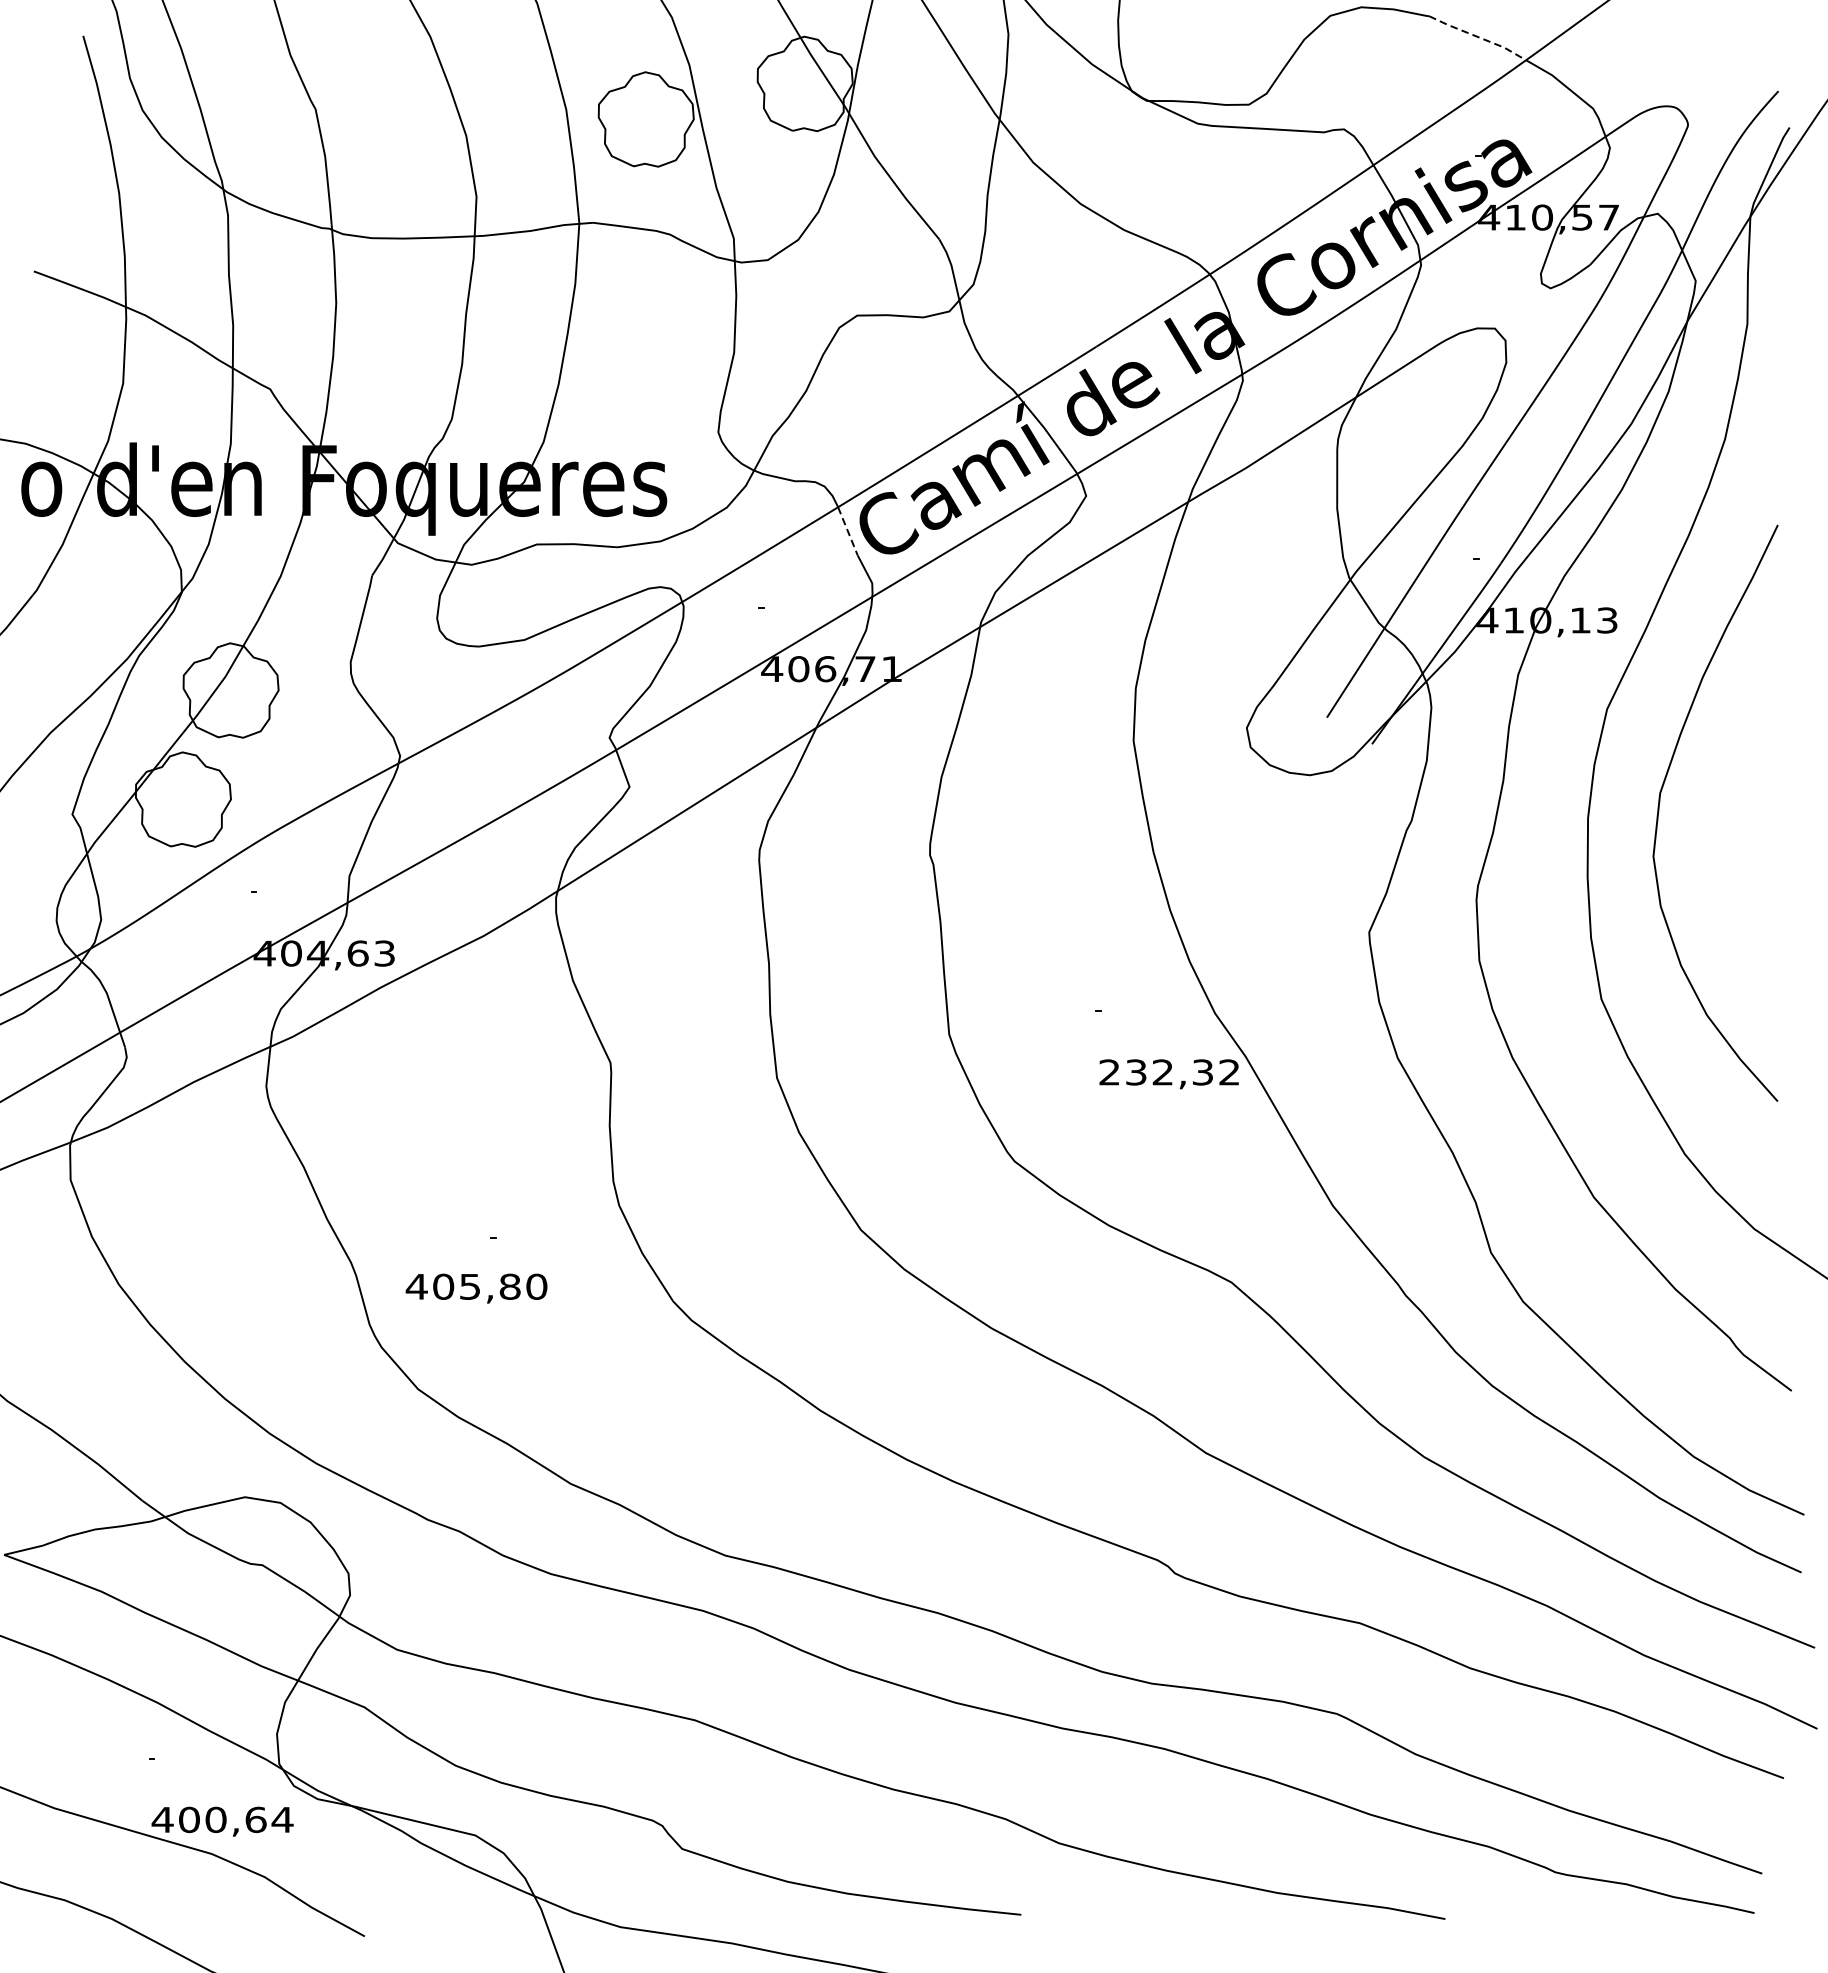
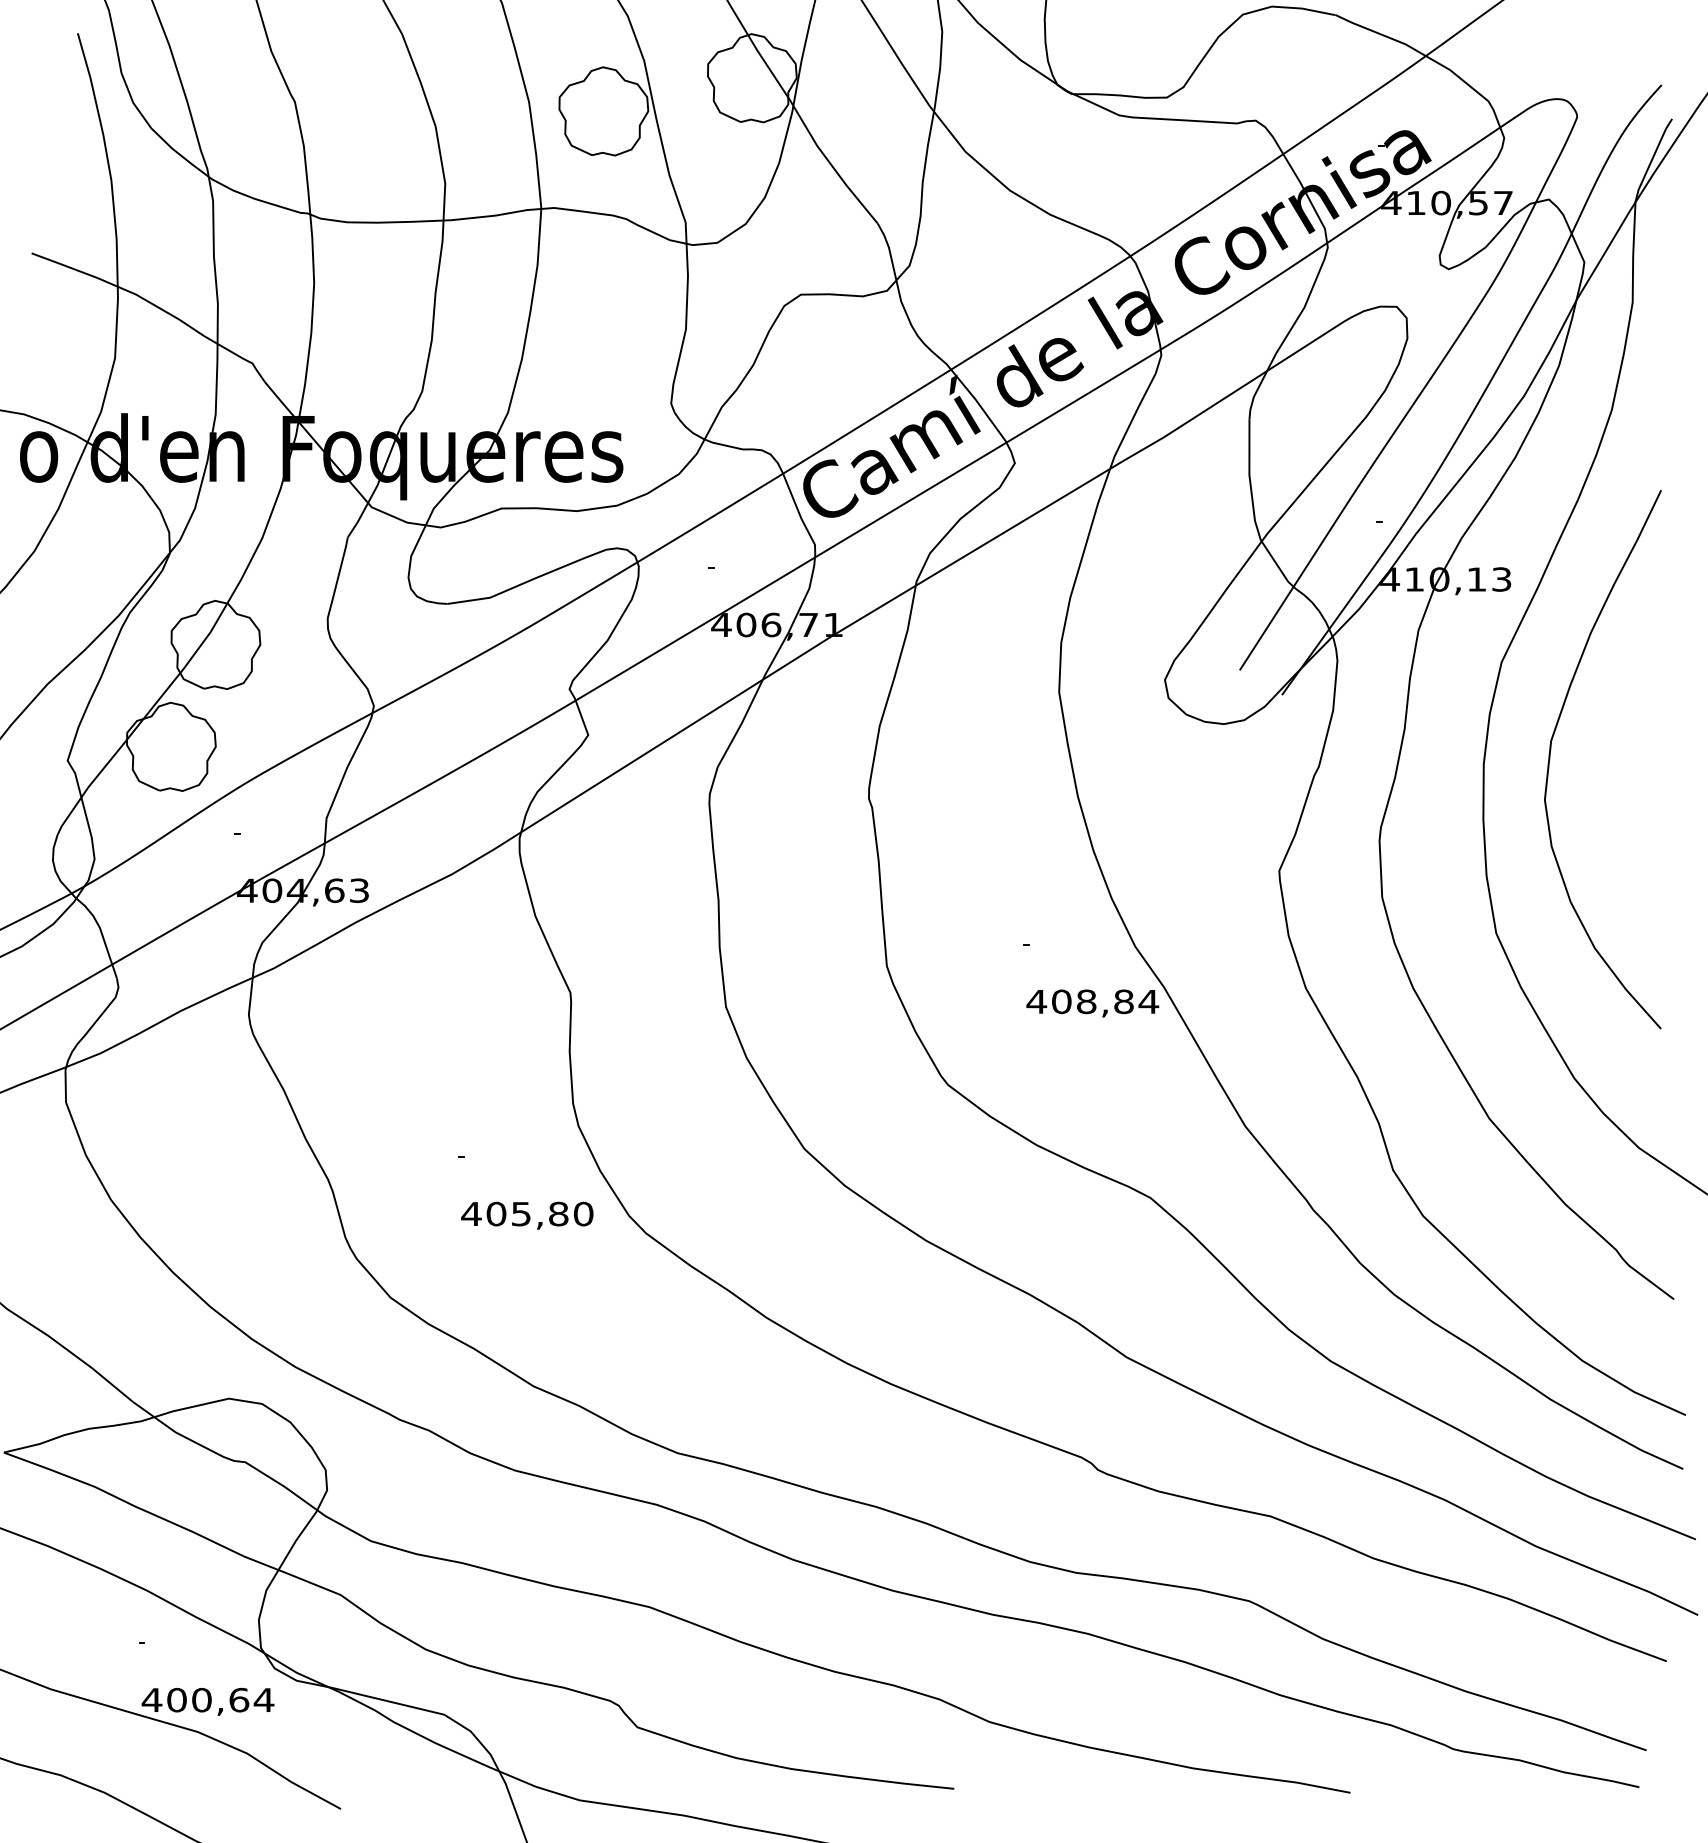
line: (1478, 37) -> (1381, 34), dashed -> solid
line: (848, 531) -> (792, 496), dashed -> solid
text: (1169, 1072) -> (1092, 1001), 232,32 -> 408,84
text: (476, 1288) -> (527, 1215), moved

